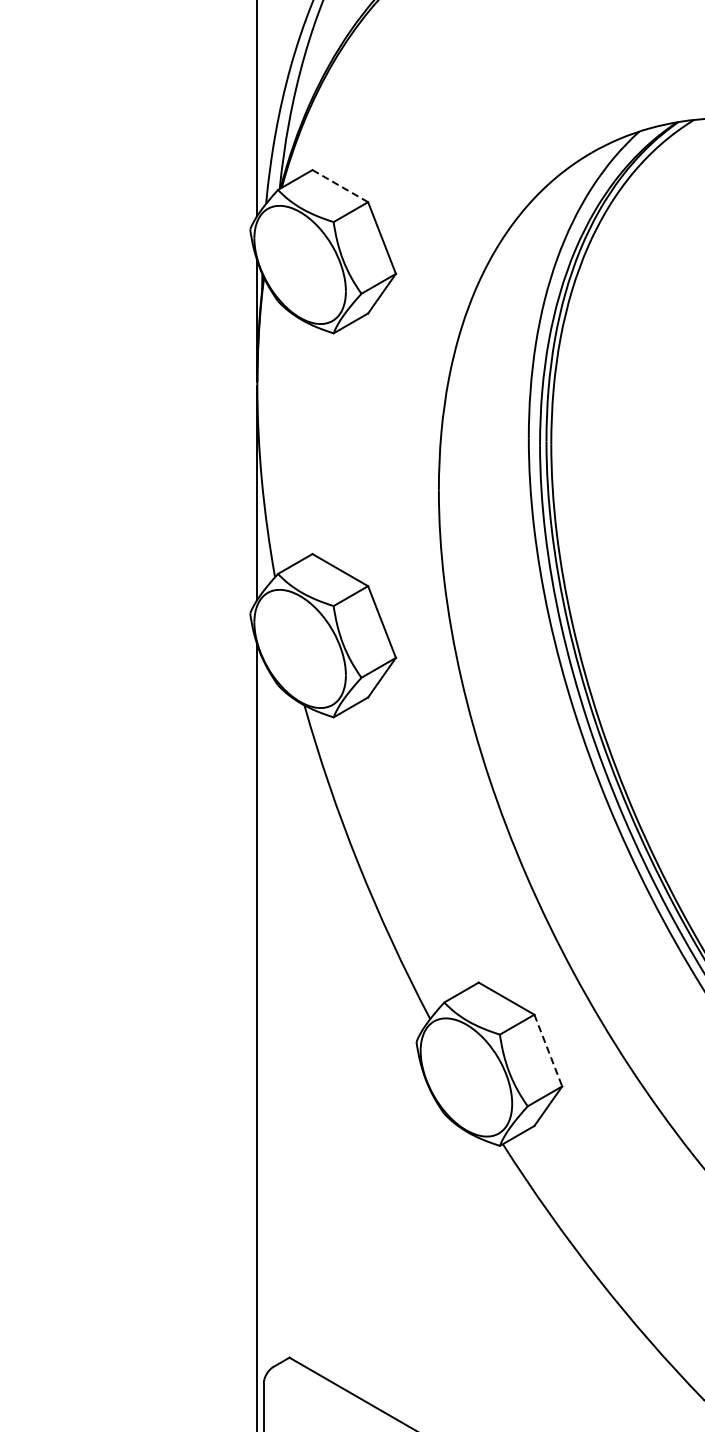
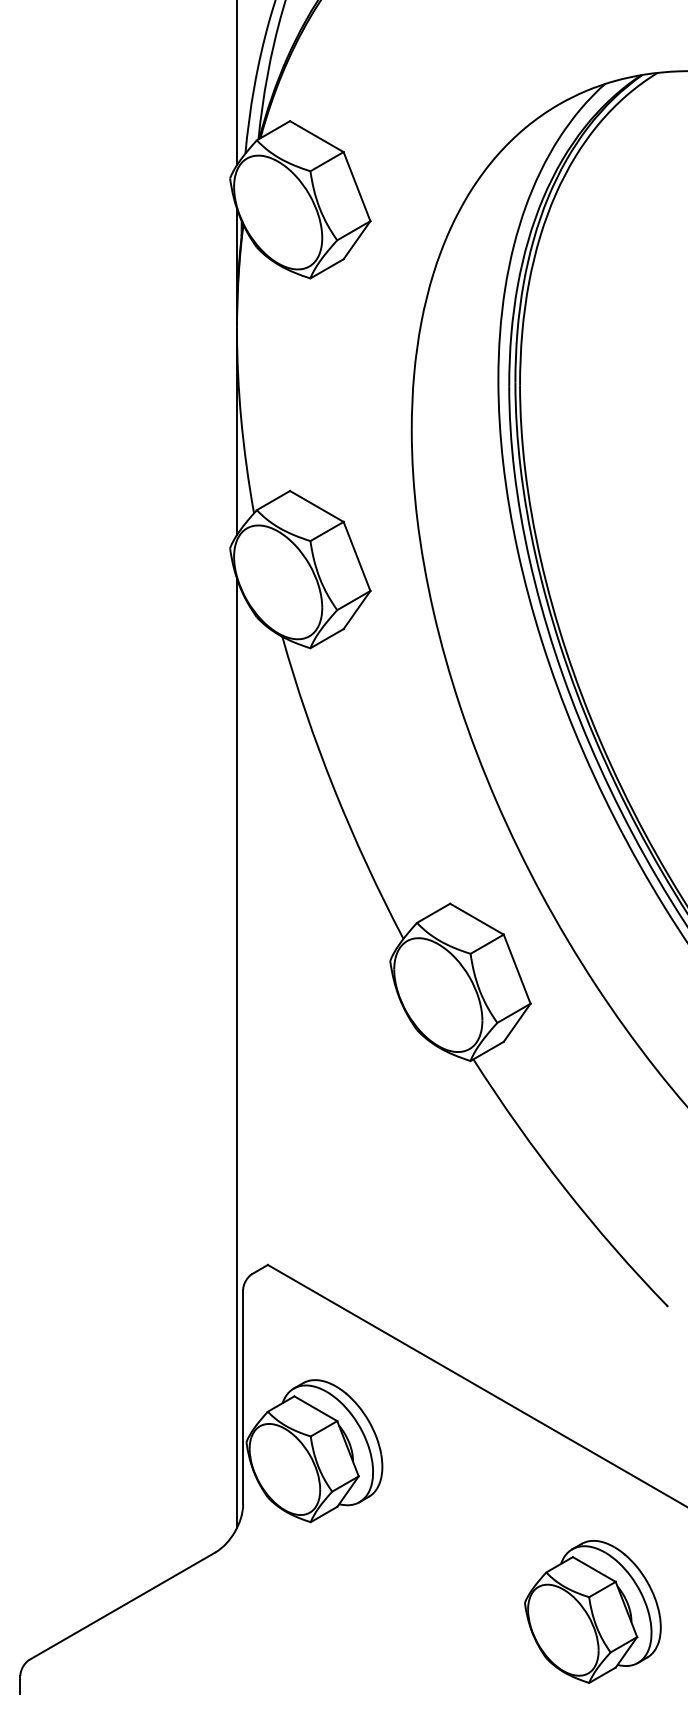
line: (339, 185) -> (316, 136), dashed -> solid
line: (548, 1050) -> (517, 969), dashed -> solid

